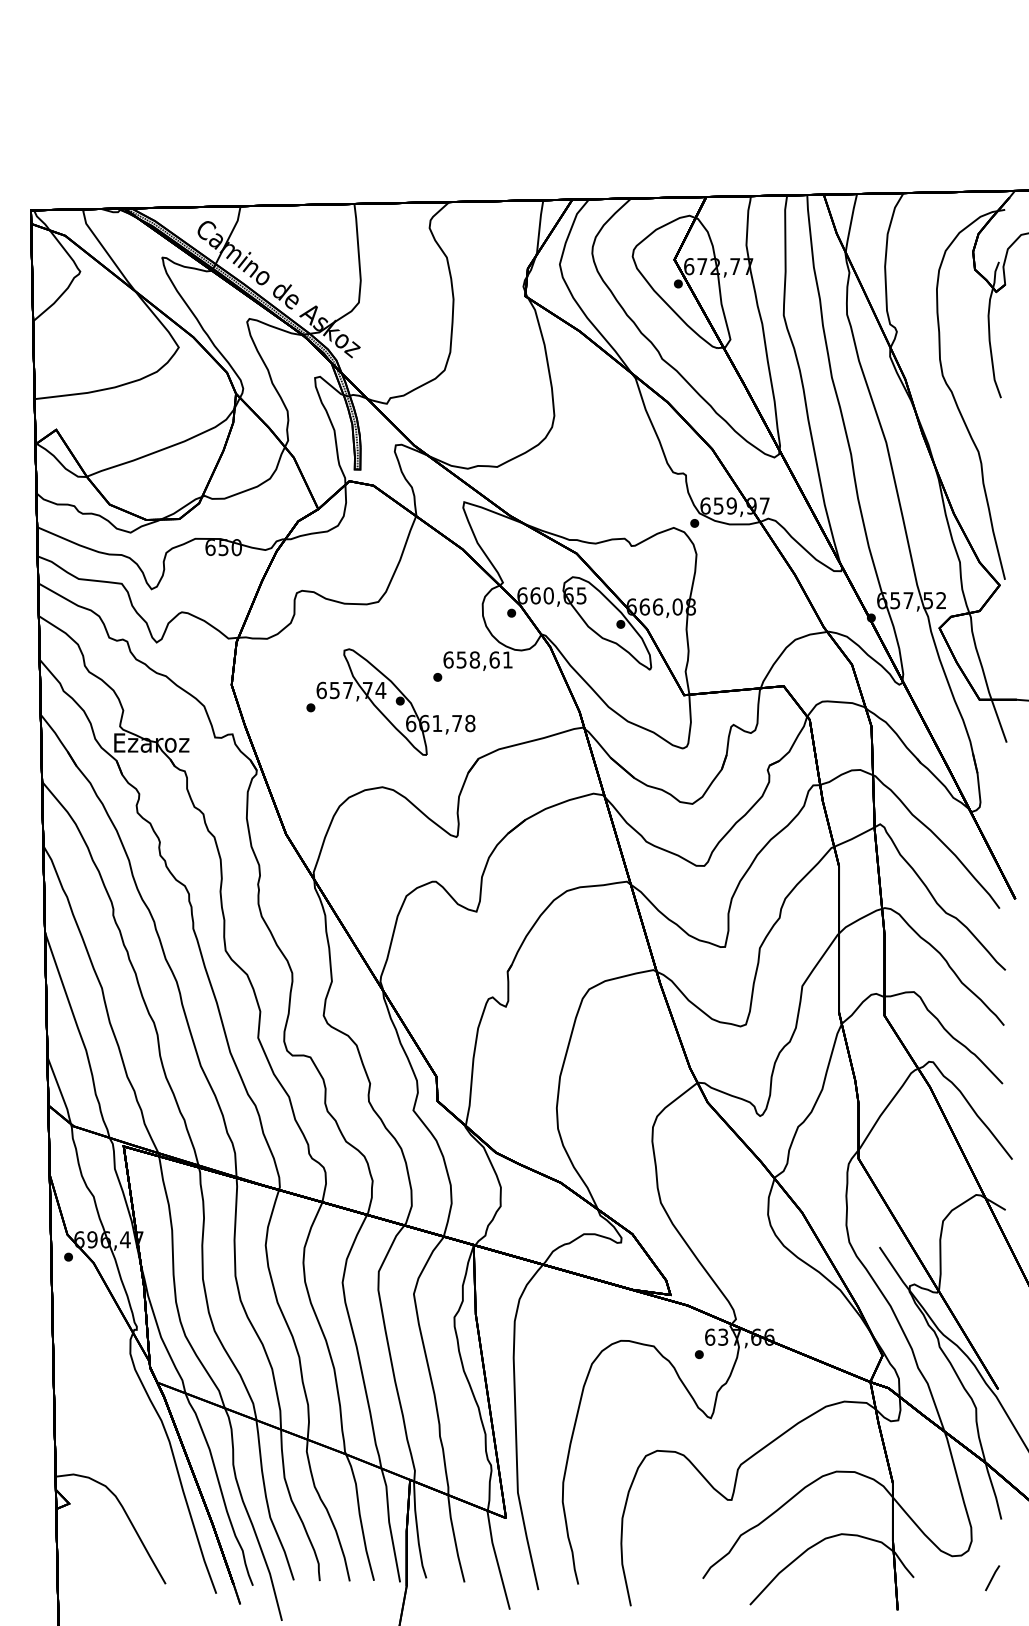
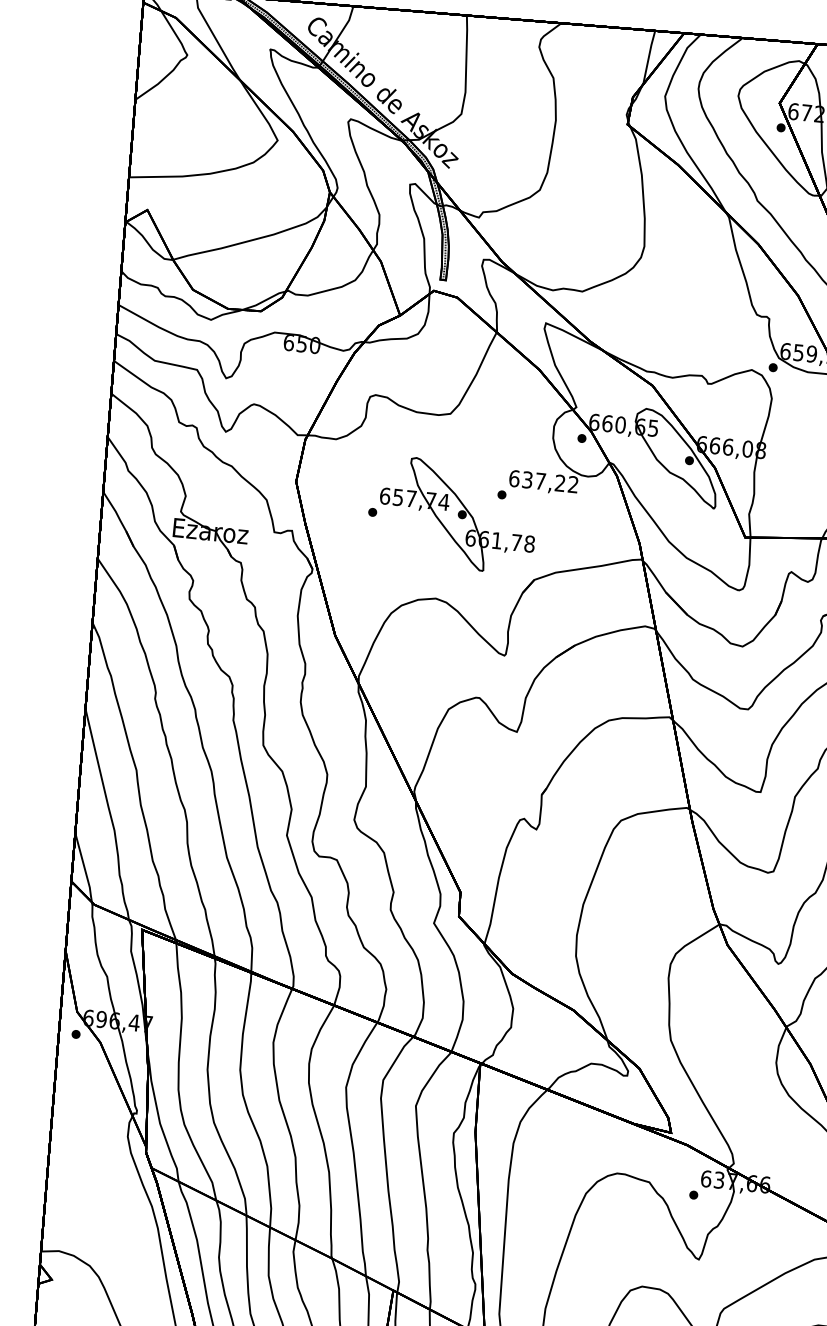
text: (484, 659) -> (550, 481), 658,61 -> 637,22

